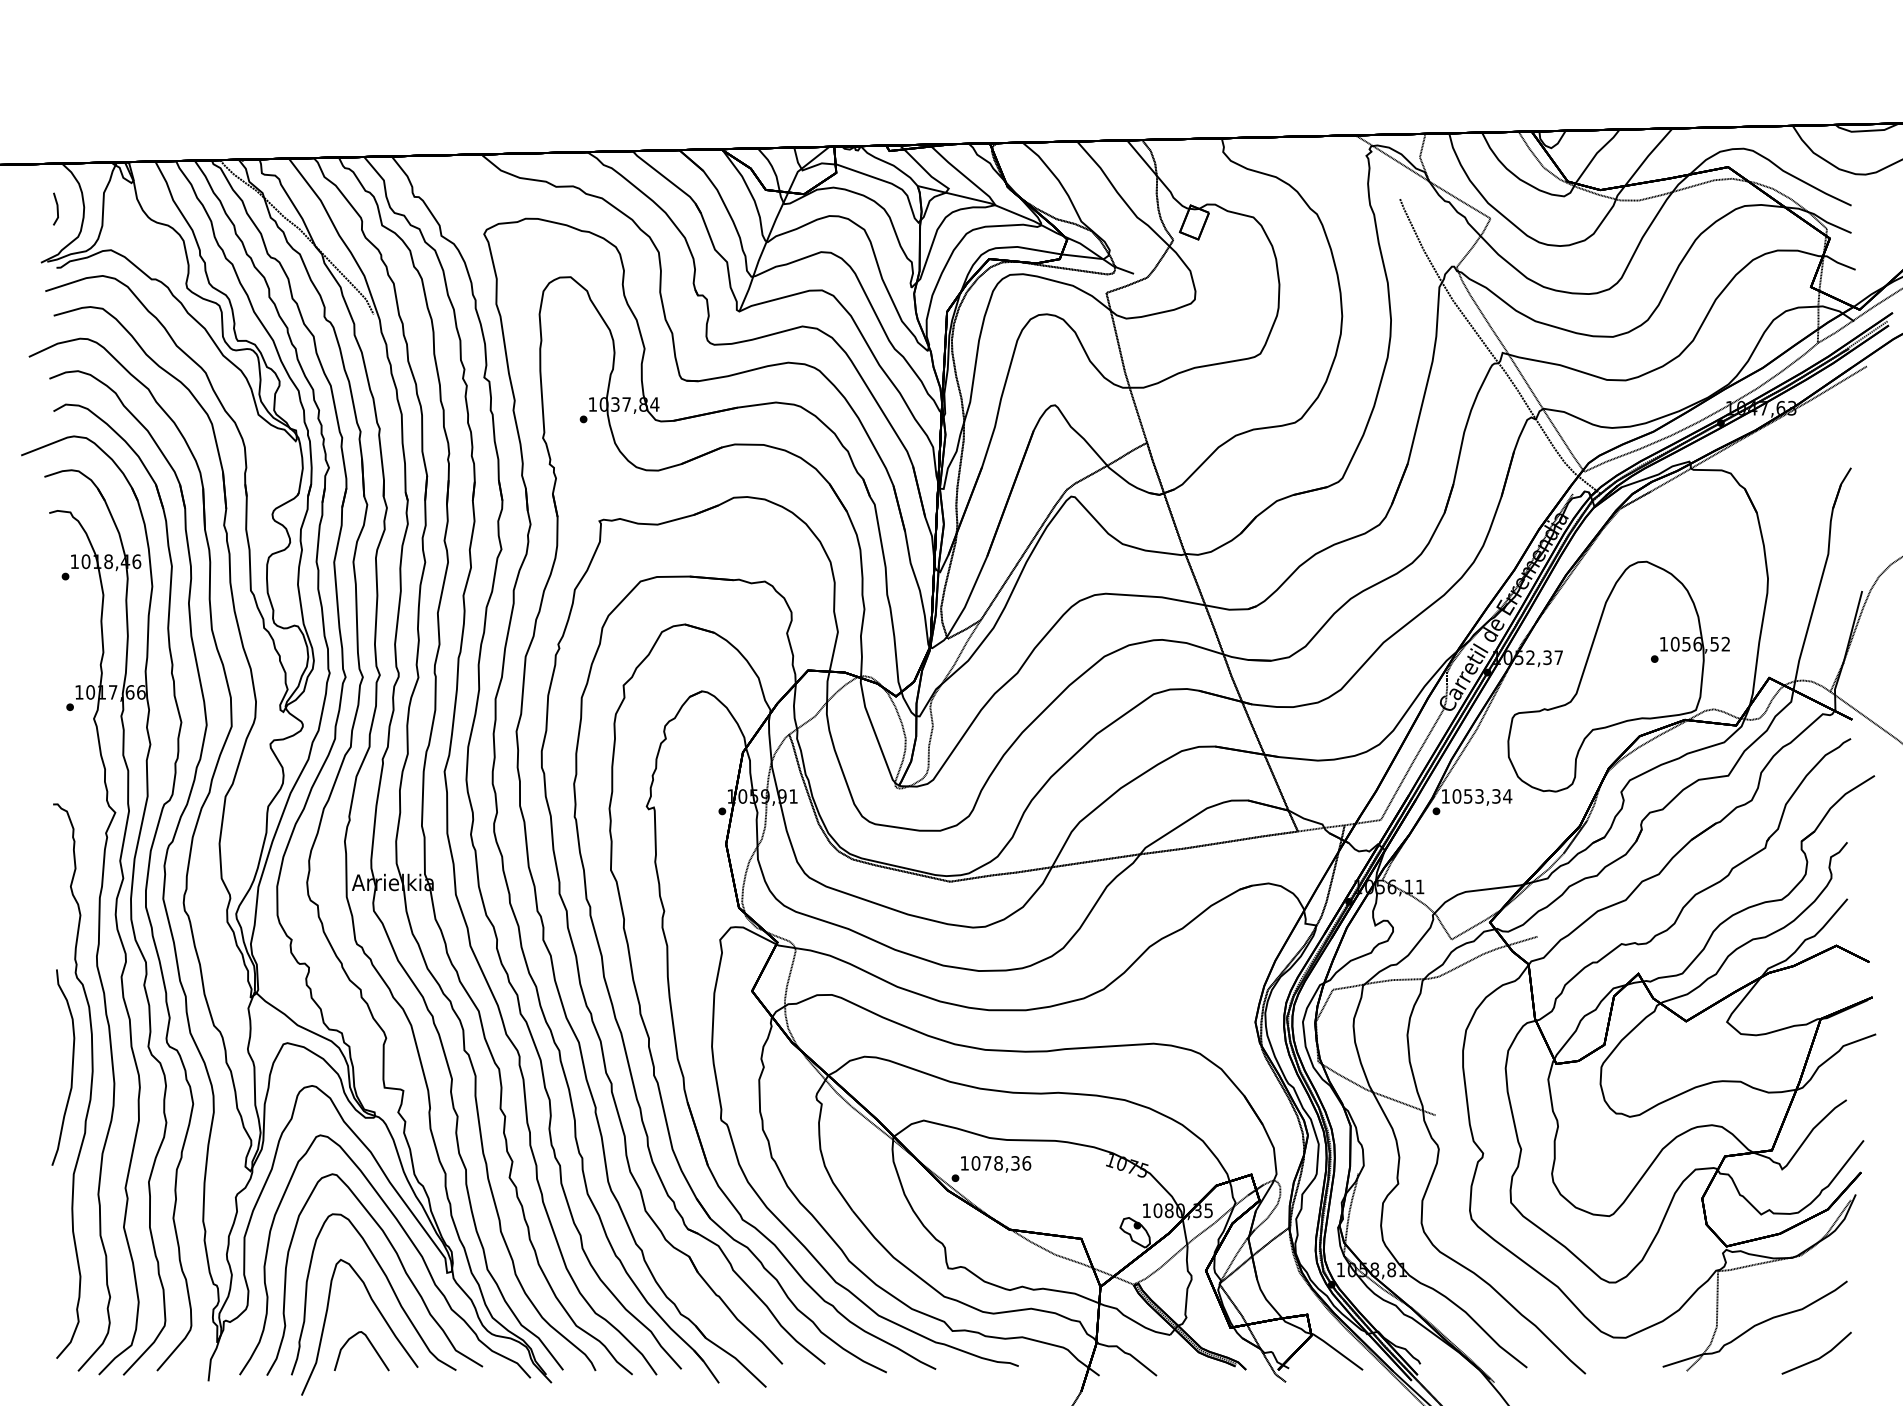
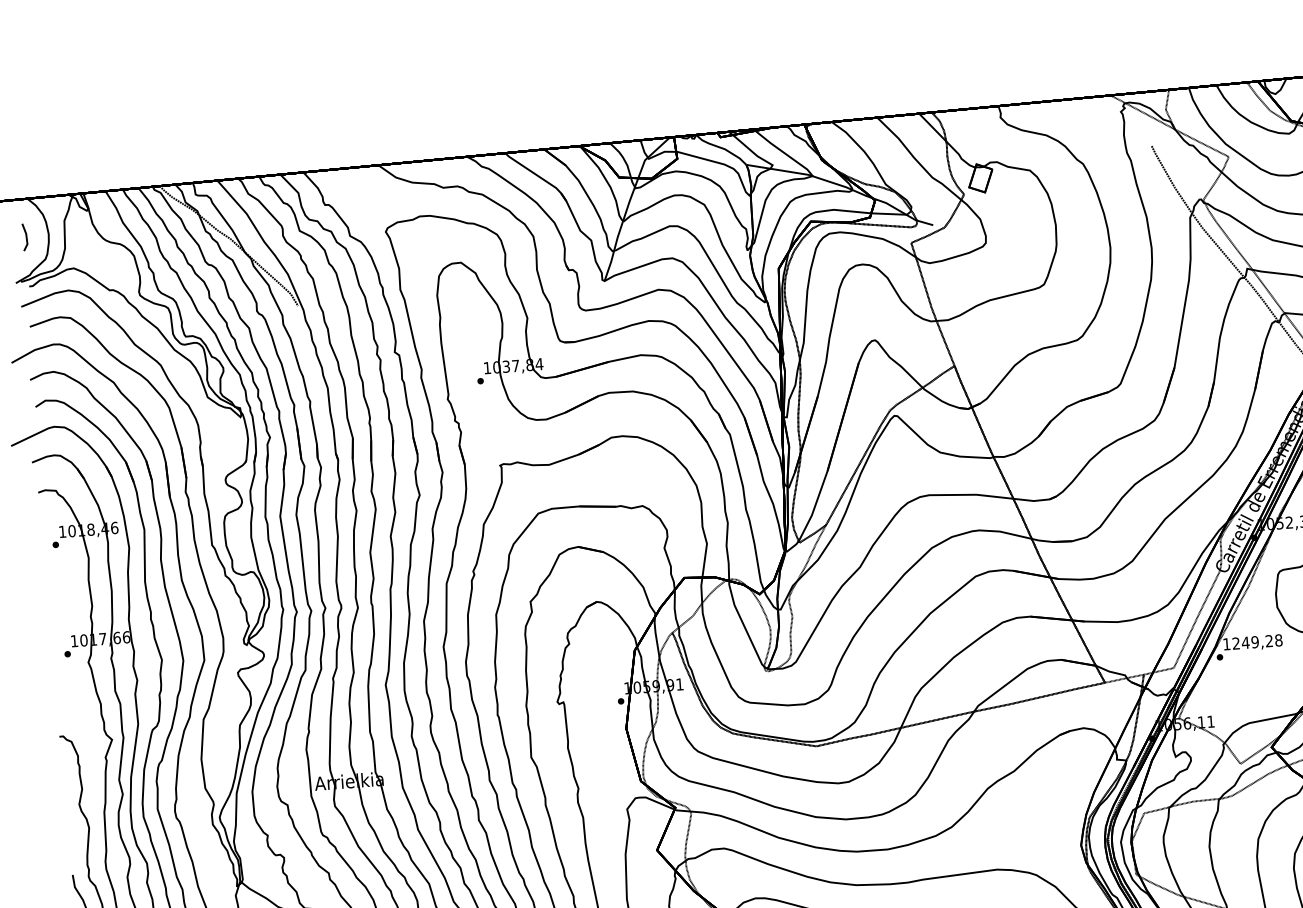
text: (1482, 796) -> (1257, 642), 1053,34 -> 1249,28

